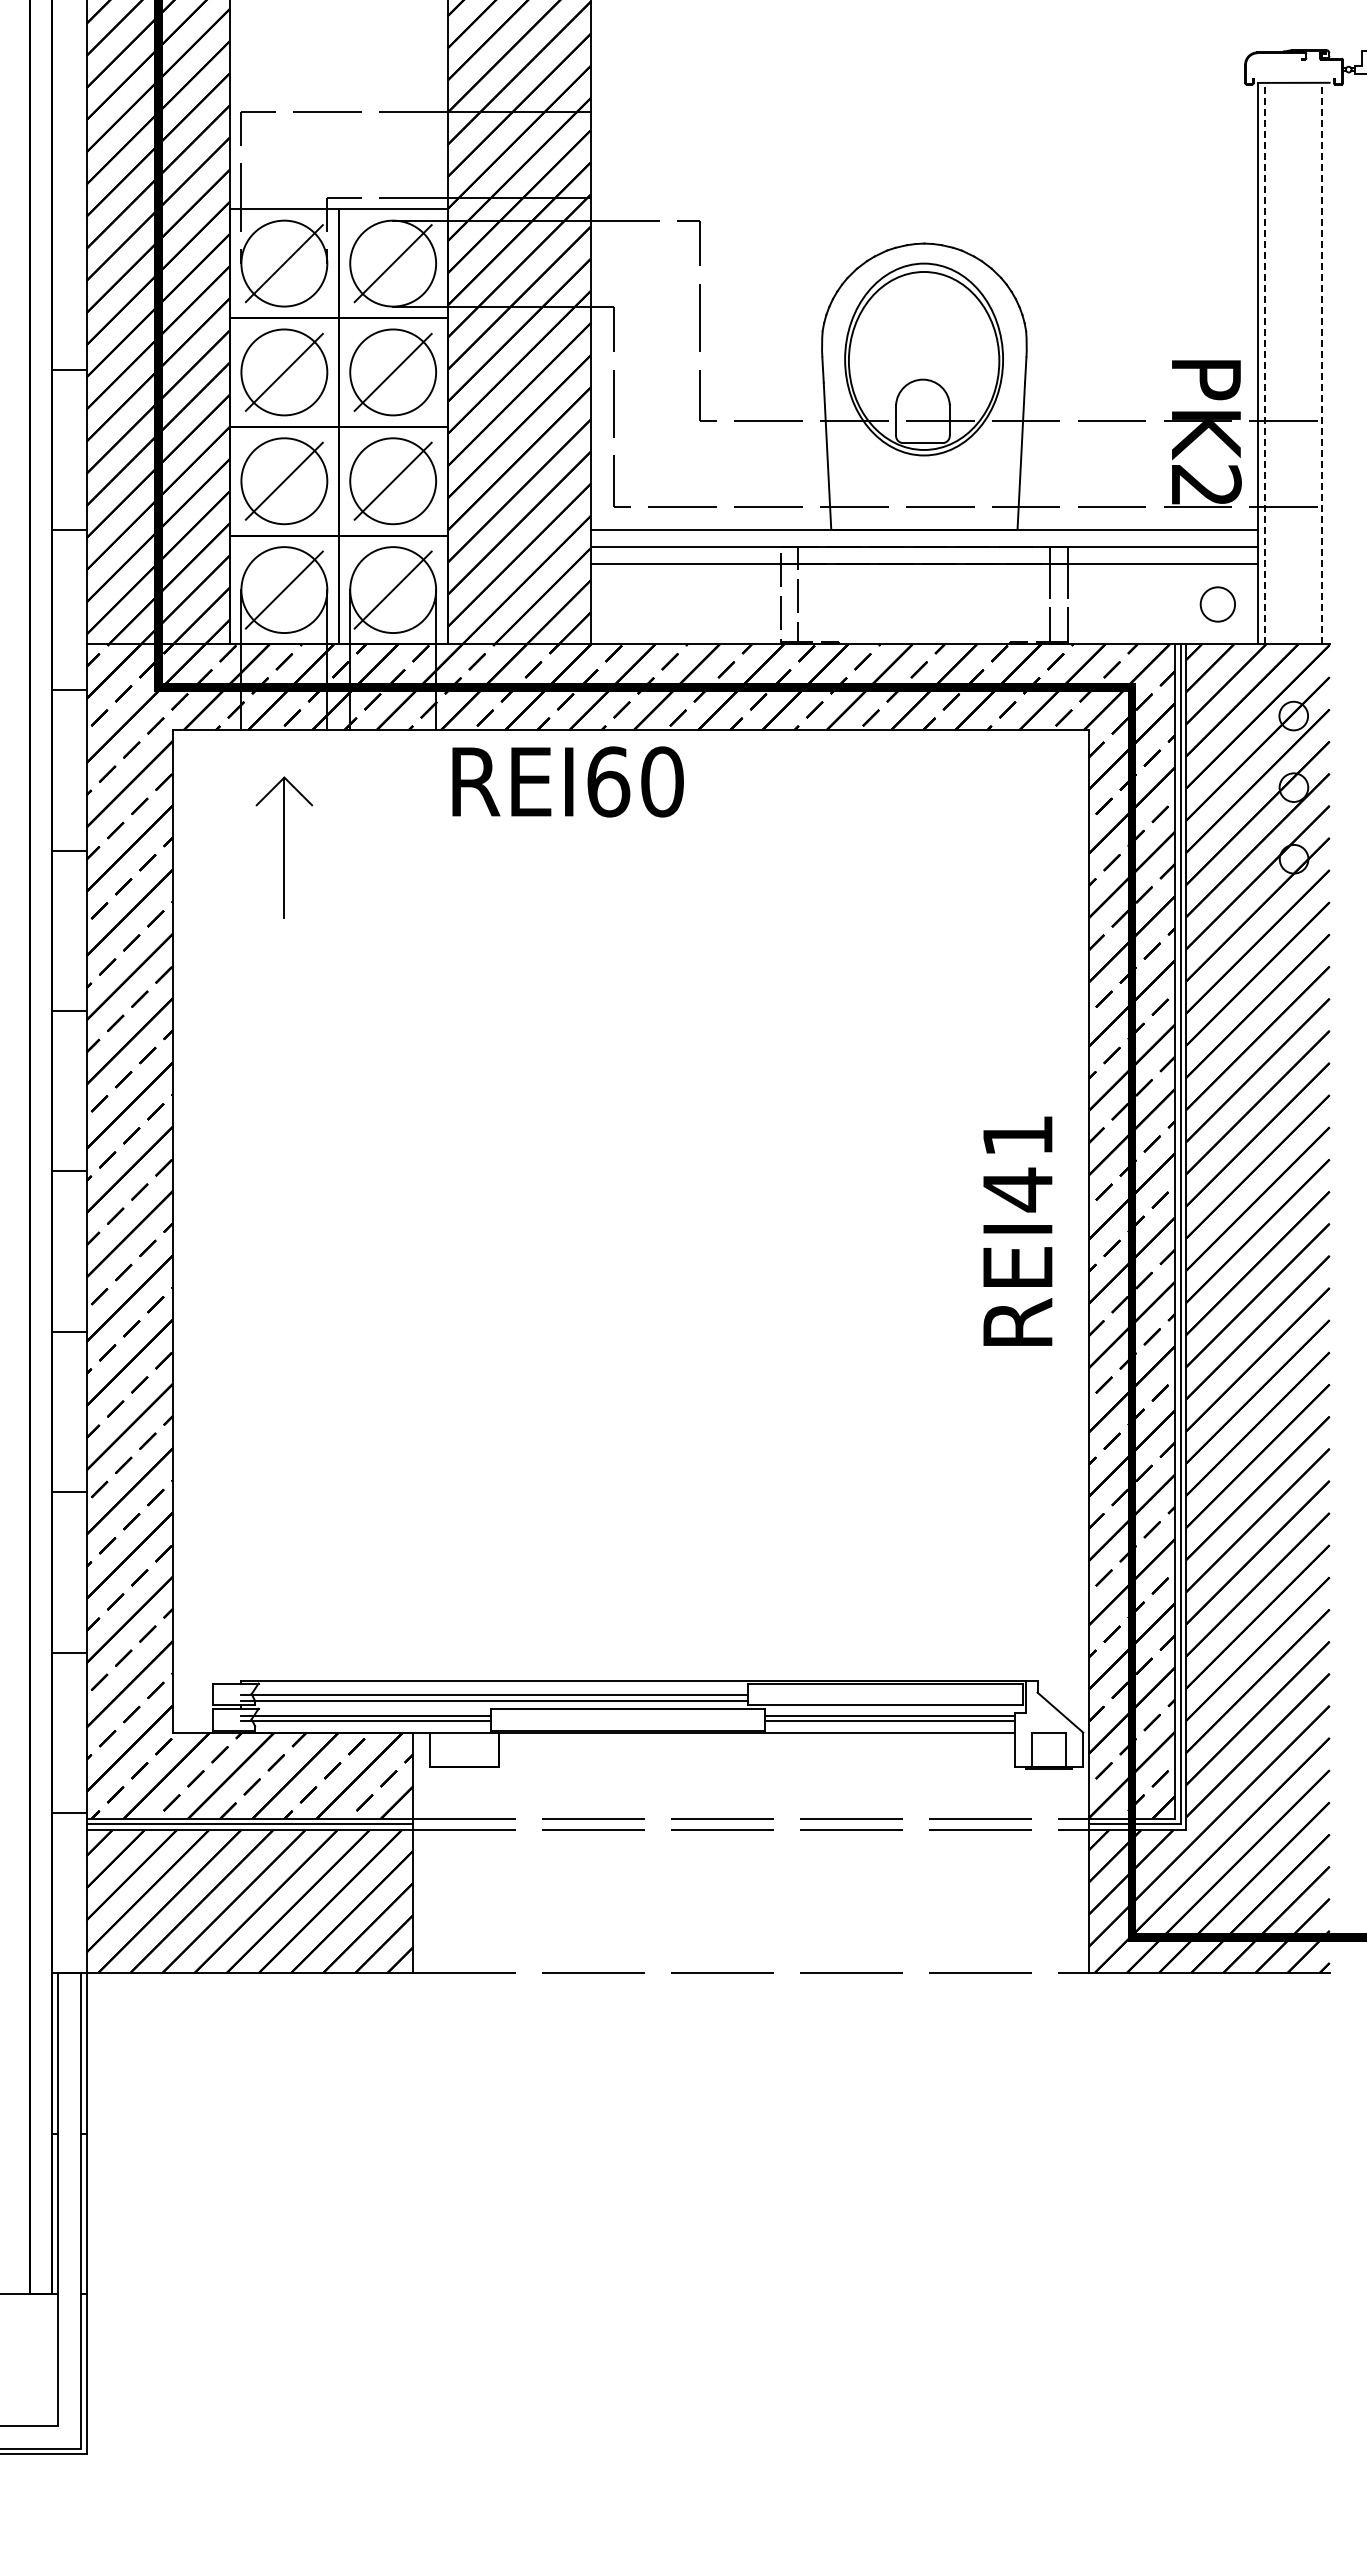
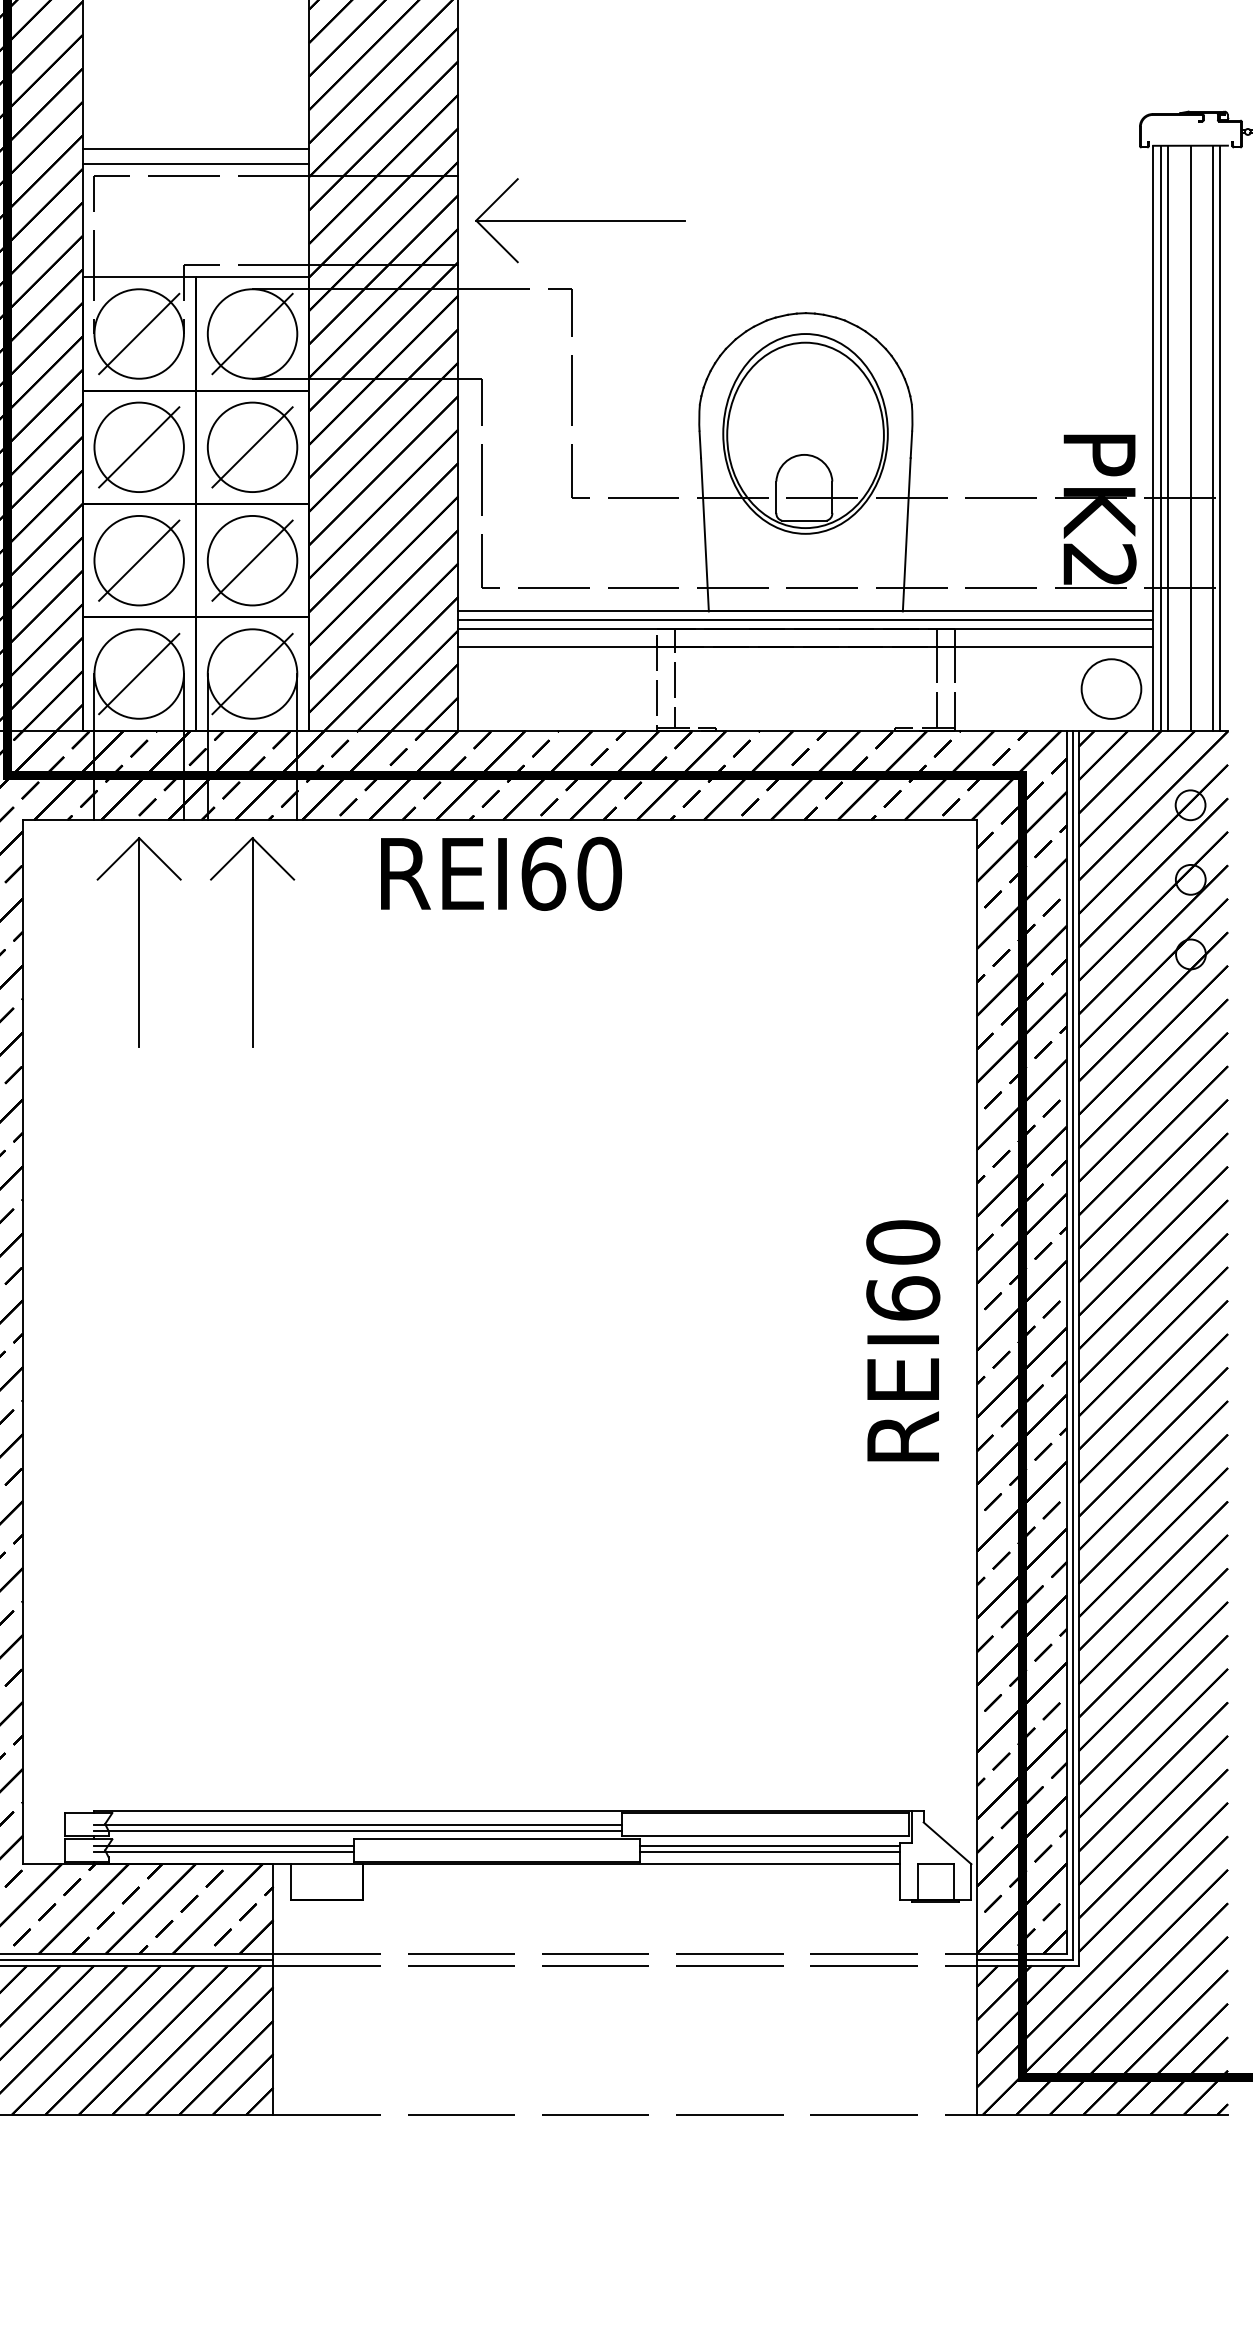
line: (338, 86) -> (195, 149), added
line: (338, 100) -> (195, 164), added
part: (707, 154) -> (579, 220), added
line: (1265, 363) -> (1161, 438), dashed -> solid
line: (1272, 363) -> (1168, 438), added
line: (1293, 363) -> (1190, 438), added
line: (1315, 363) -> (1213, 438), added
line: (1322, 363) -> (1220, 438), dashed -> solid
line: (924, 538) -> (805, 620), added
circle: (1217, 604) -> (1111, 689), size x1.67
text: (567, 781) -> (500, 873), moved
part: (284, 847) -> (139, 942), size x1.43
part: (393, 847) -> (252, 942), added
text: (1017, 1163) -> (902, 1271), REI41 -> REI60

